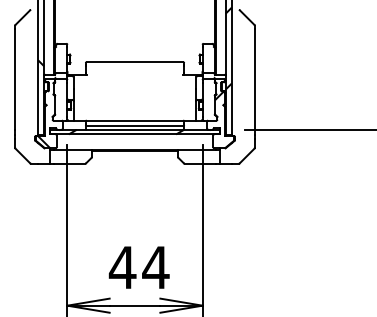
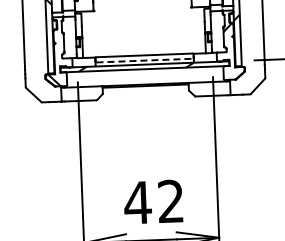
line: (135, 125) -> (145, 60), solid -> dashed
text: (155, 266) -> (170, 200), 44 -> 42

